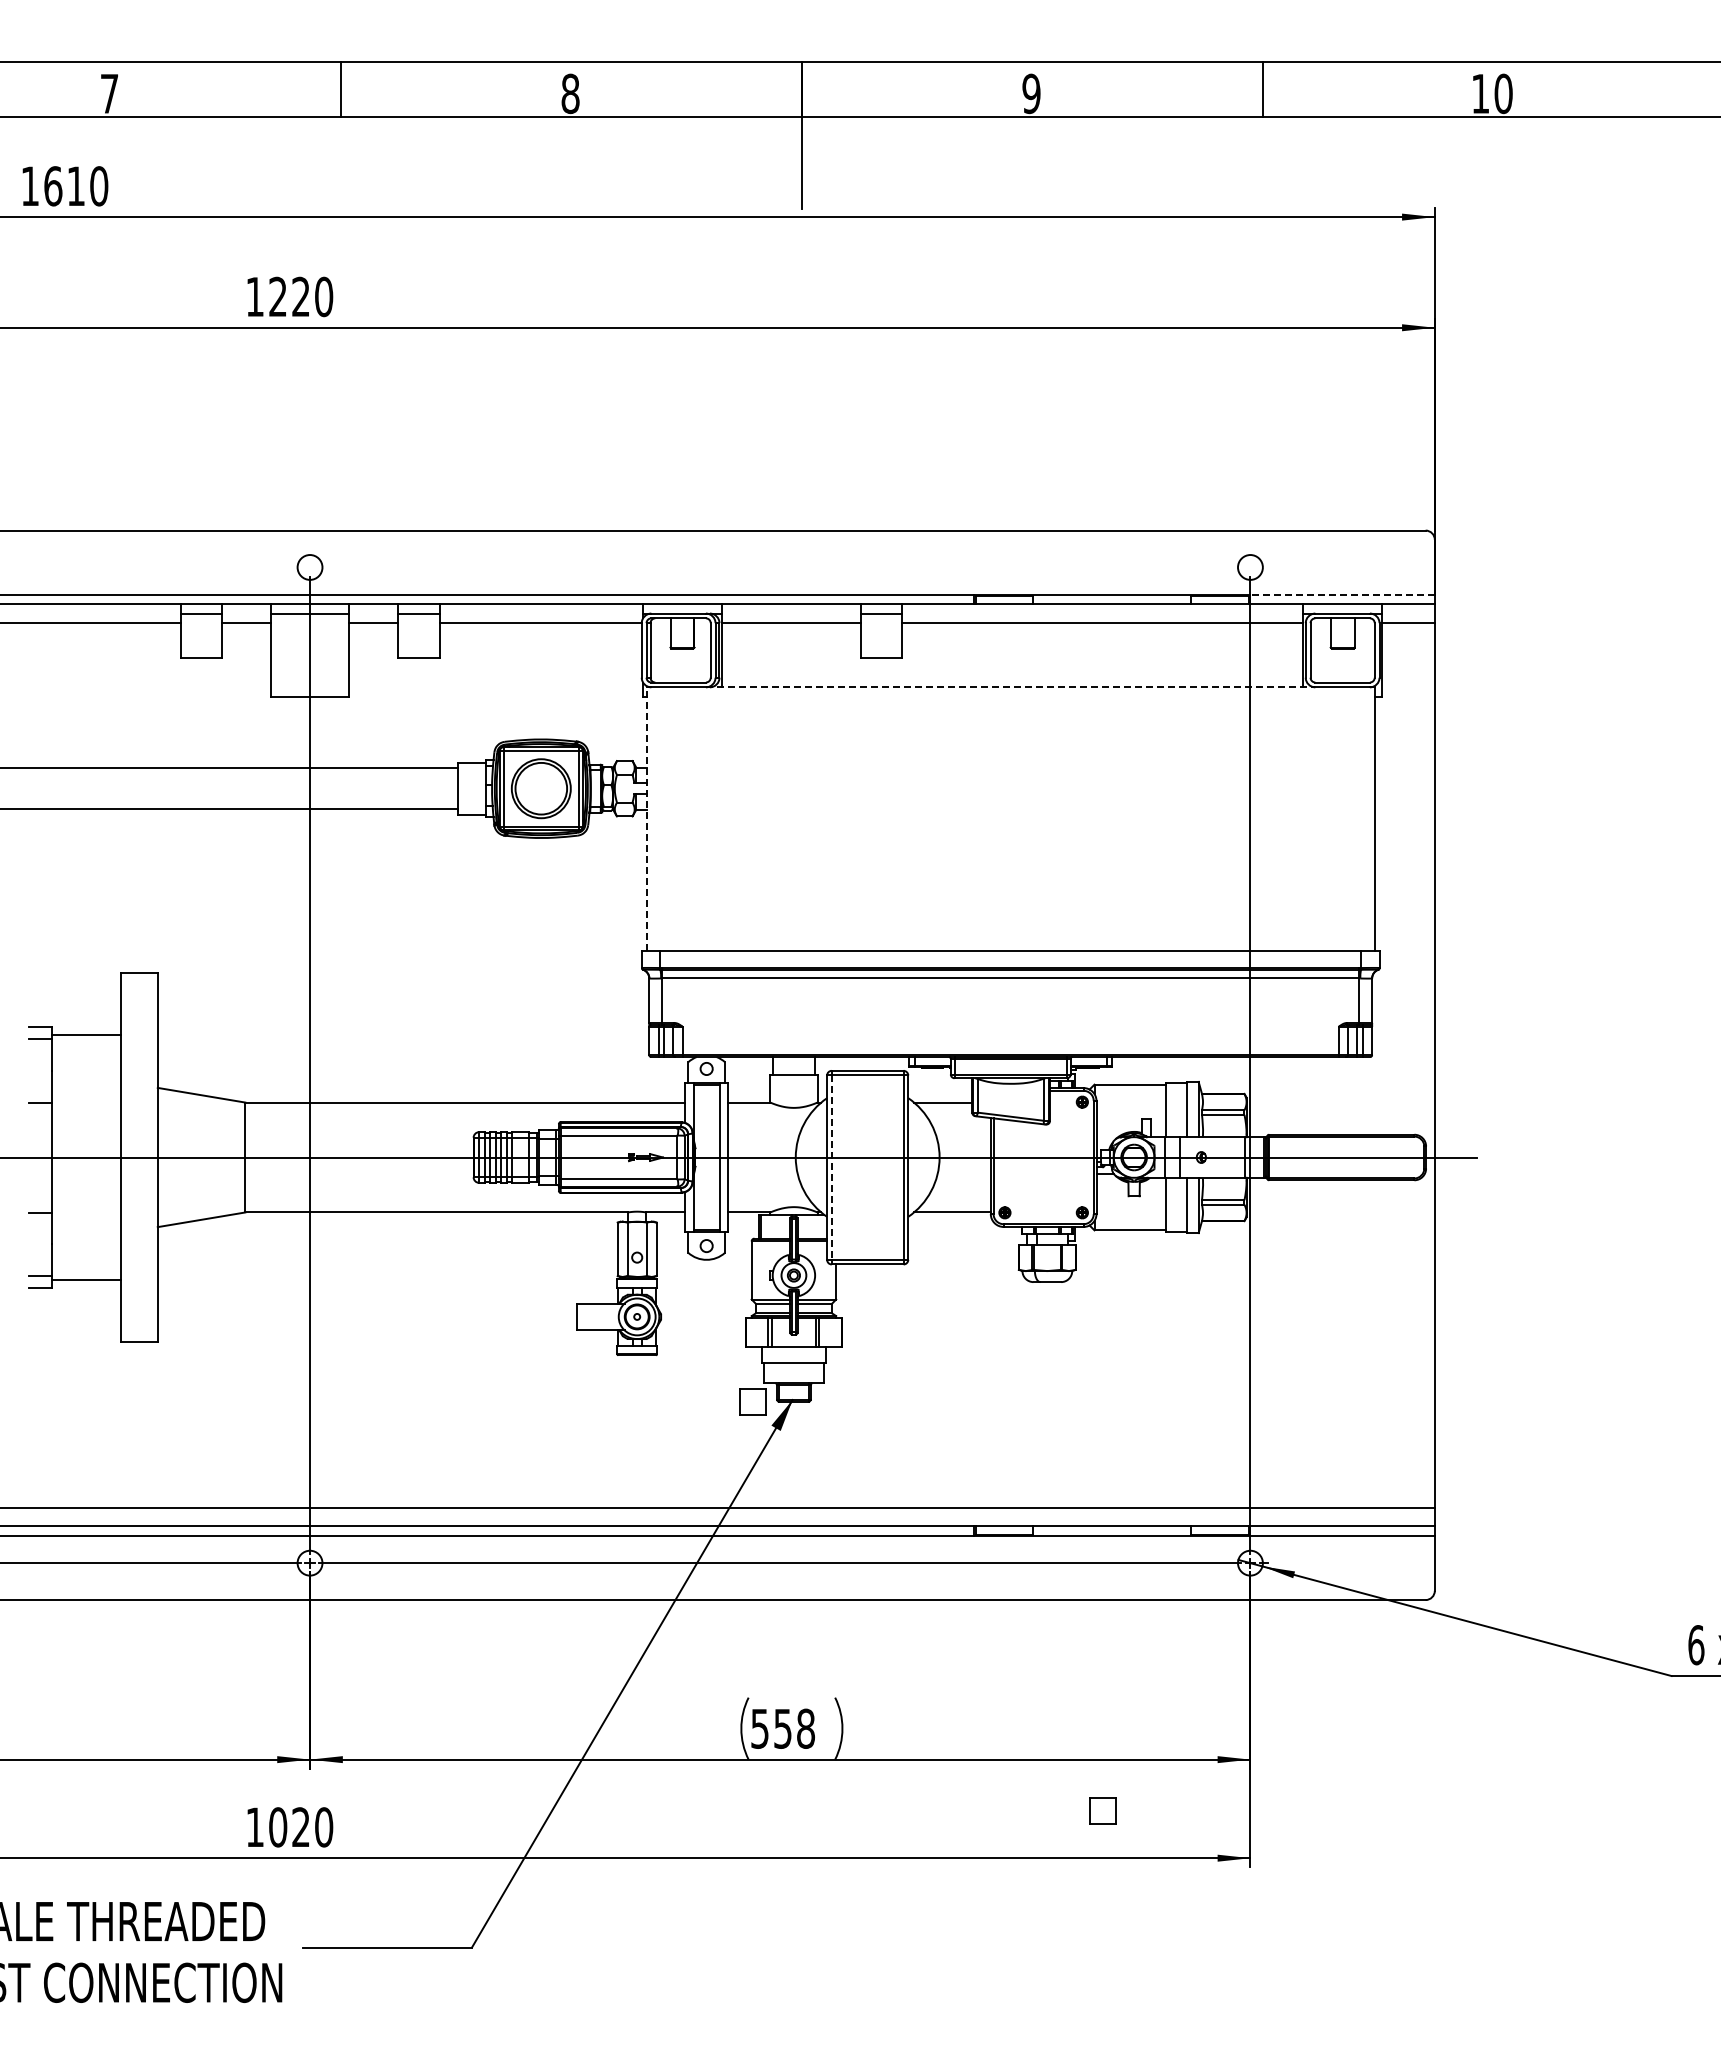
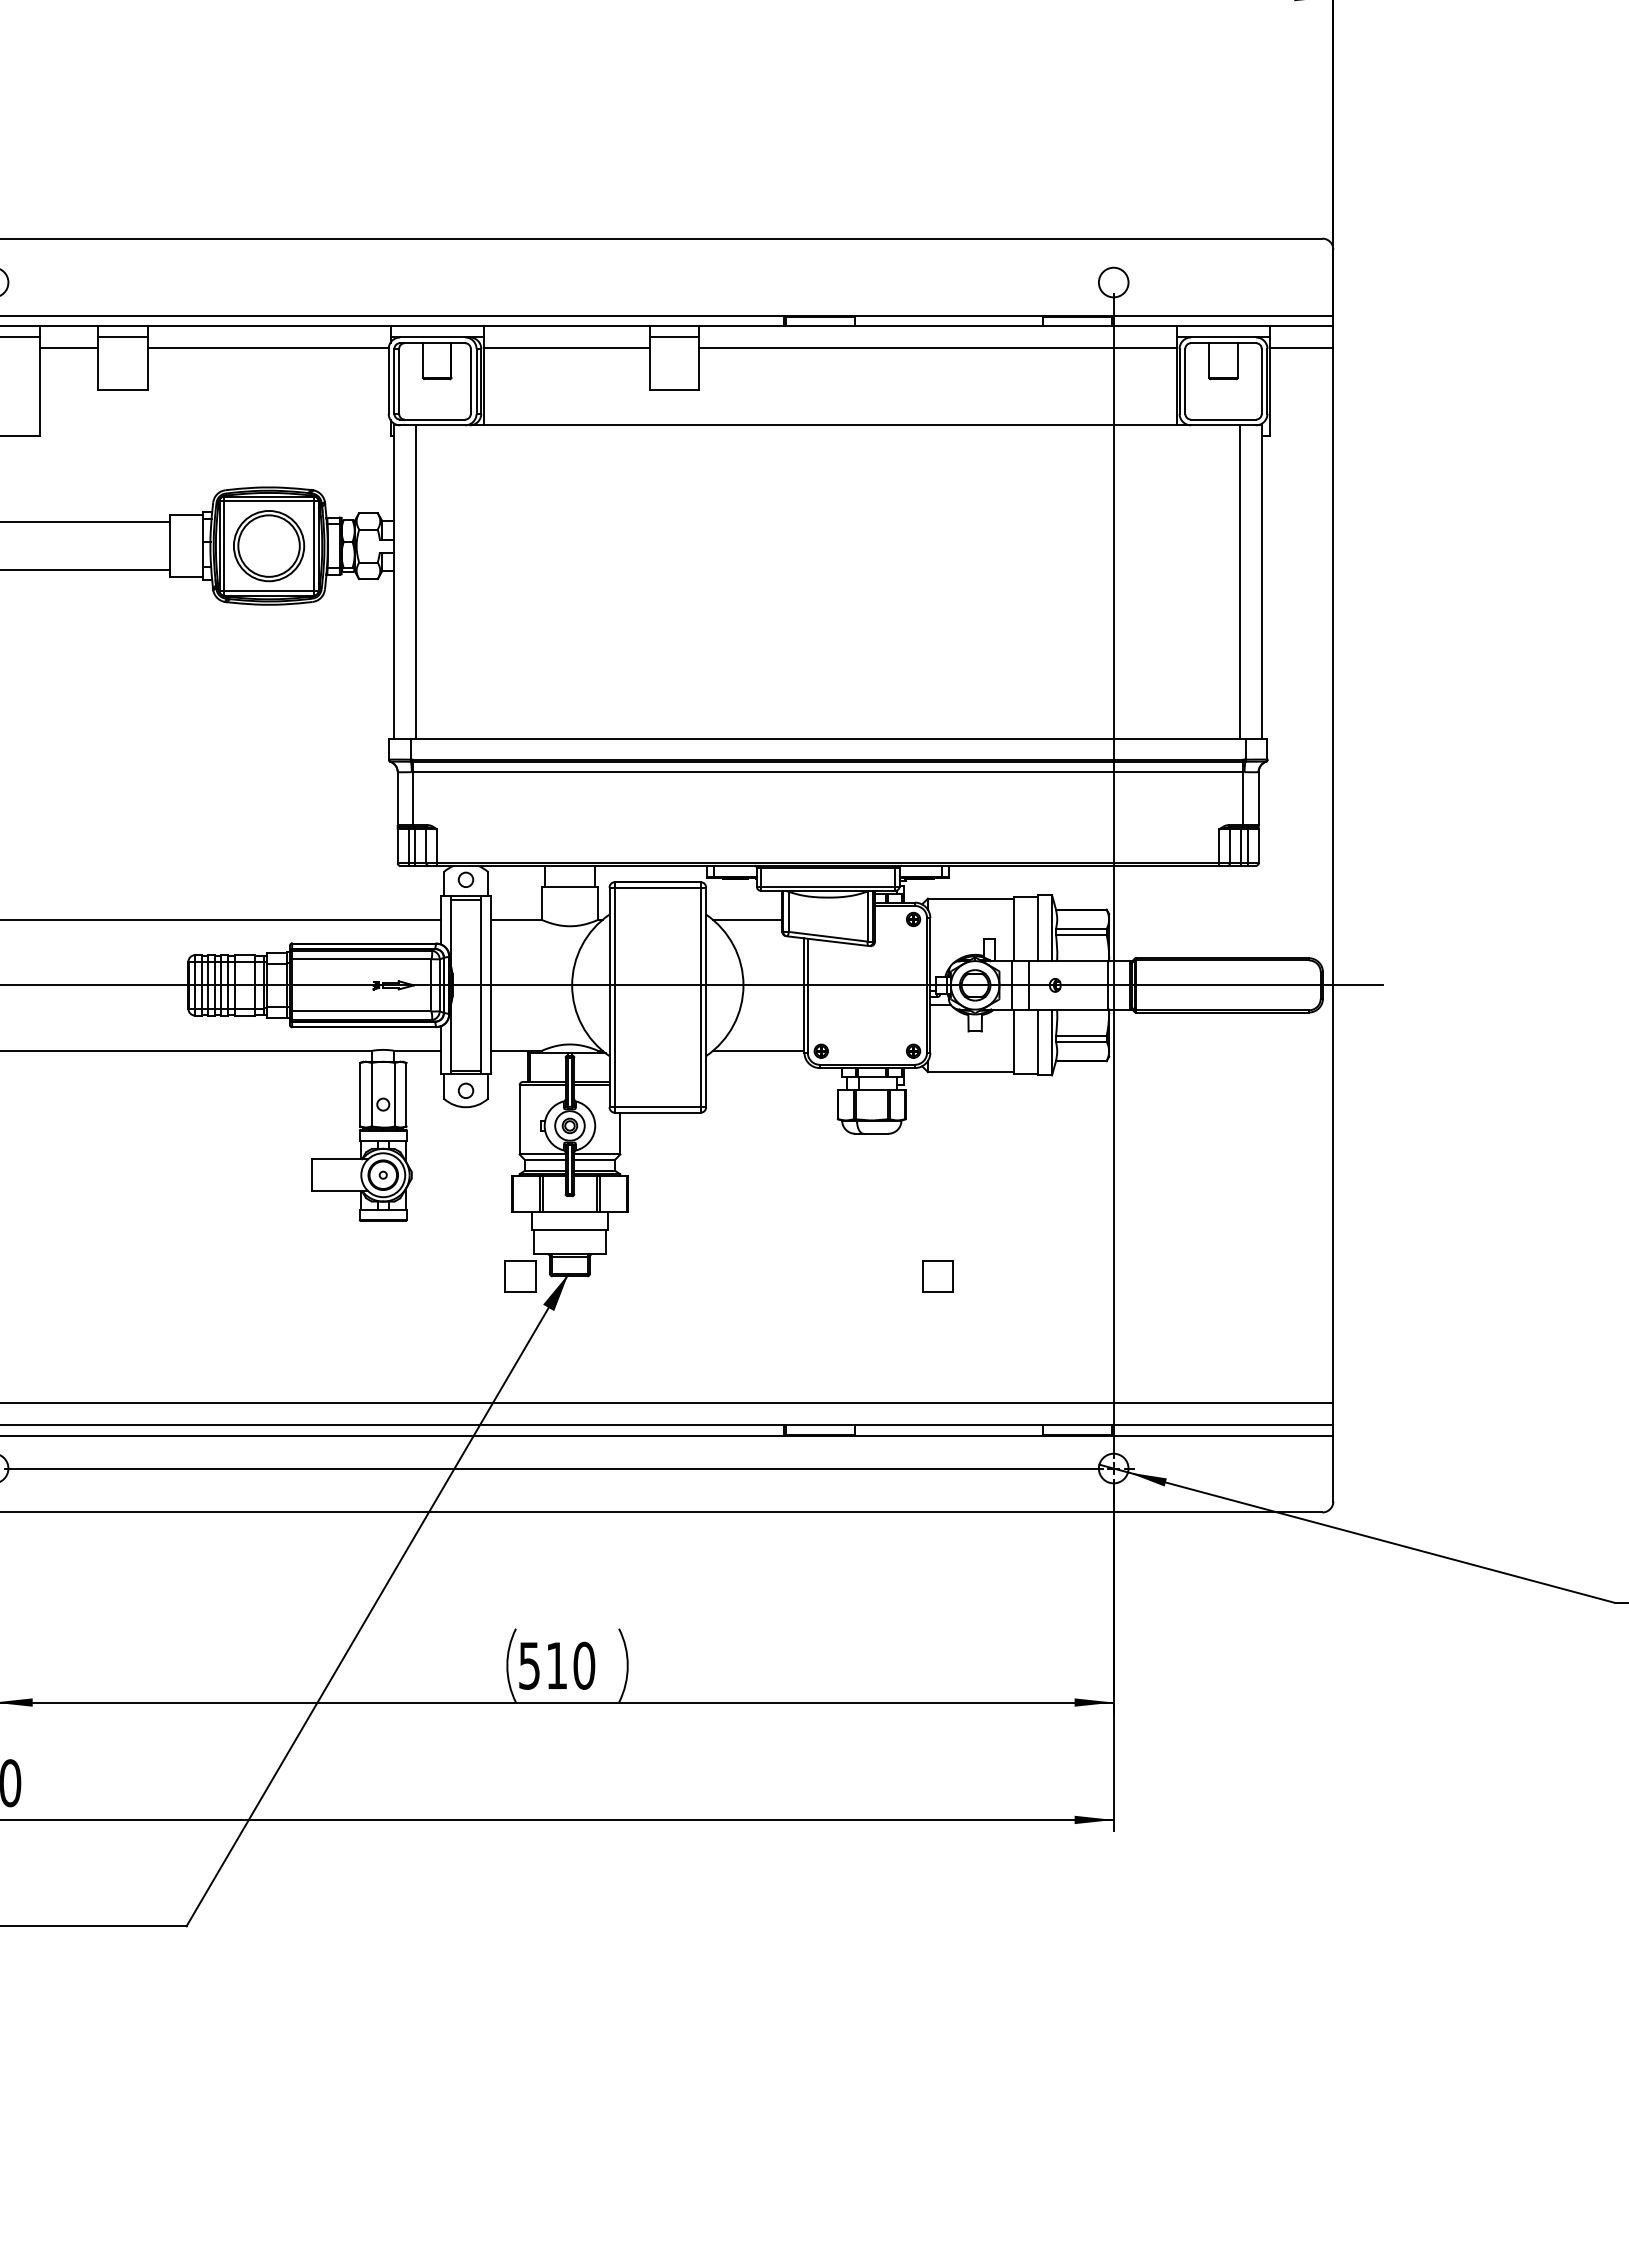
line: (1342, 595) -> (1223, 315), dashed -> solid
line: (1010, 687) -> (827, 425), dashed -> solid
line: (646, 819) -> (394, 582), dashed -> solid
line: (665, 819) -> (416, 582), added
line: (1356, 819) -> (1240, 582), added
line: (831, 1168) -> (614, 998), dashed -> solid
text: (794, 1728) -> (570, 1665), 558 -> 510
part: (1102, 1810) -> (937, 1275), moved

